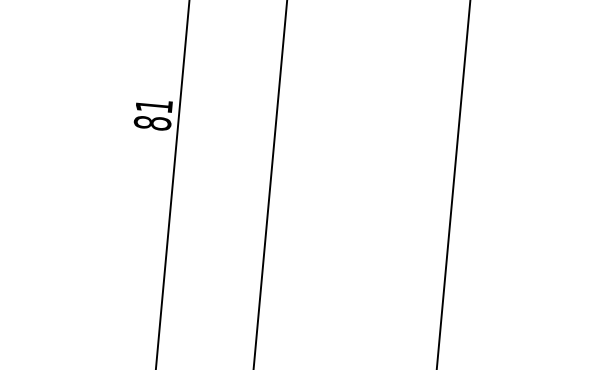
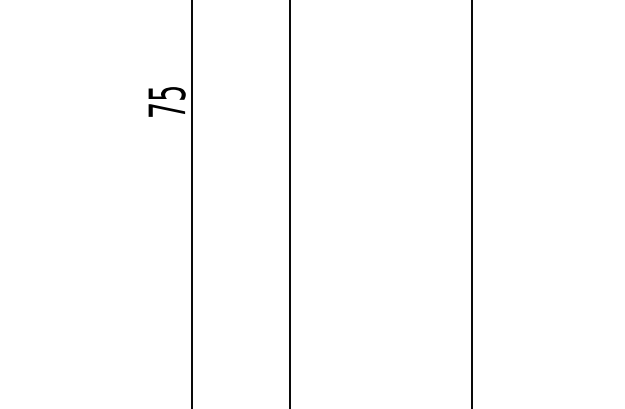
text: (153, 115) -> (166, 102), 81 -> 75

